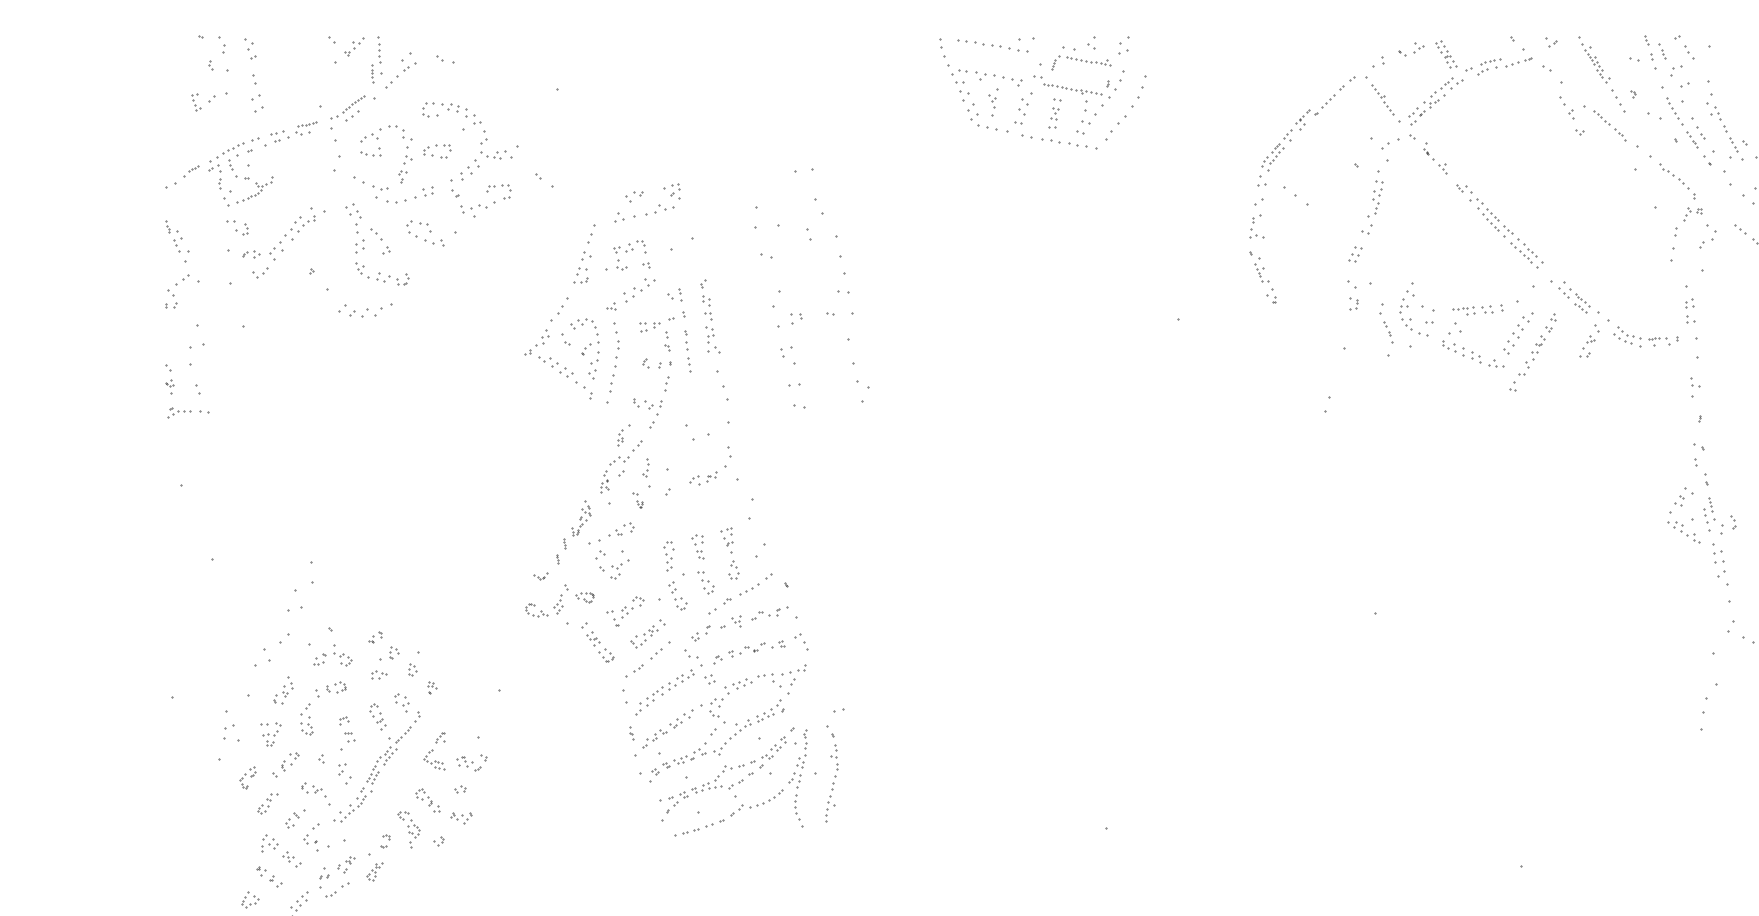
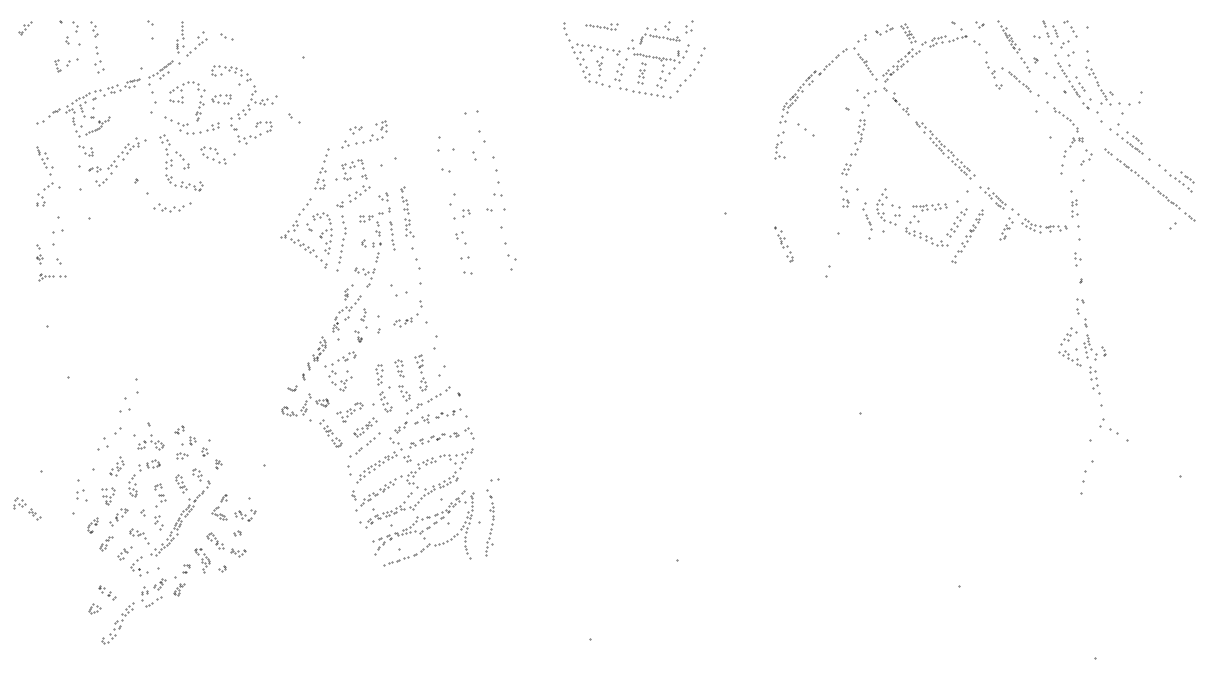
part: (995, 44) -> (601, 26), size x0.6
part: (354, 47) -> (25, 28), moved
part: (1262, 278) -> (783, 244), moved
part: (281, 851) -> (27, 508), moved

